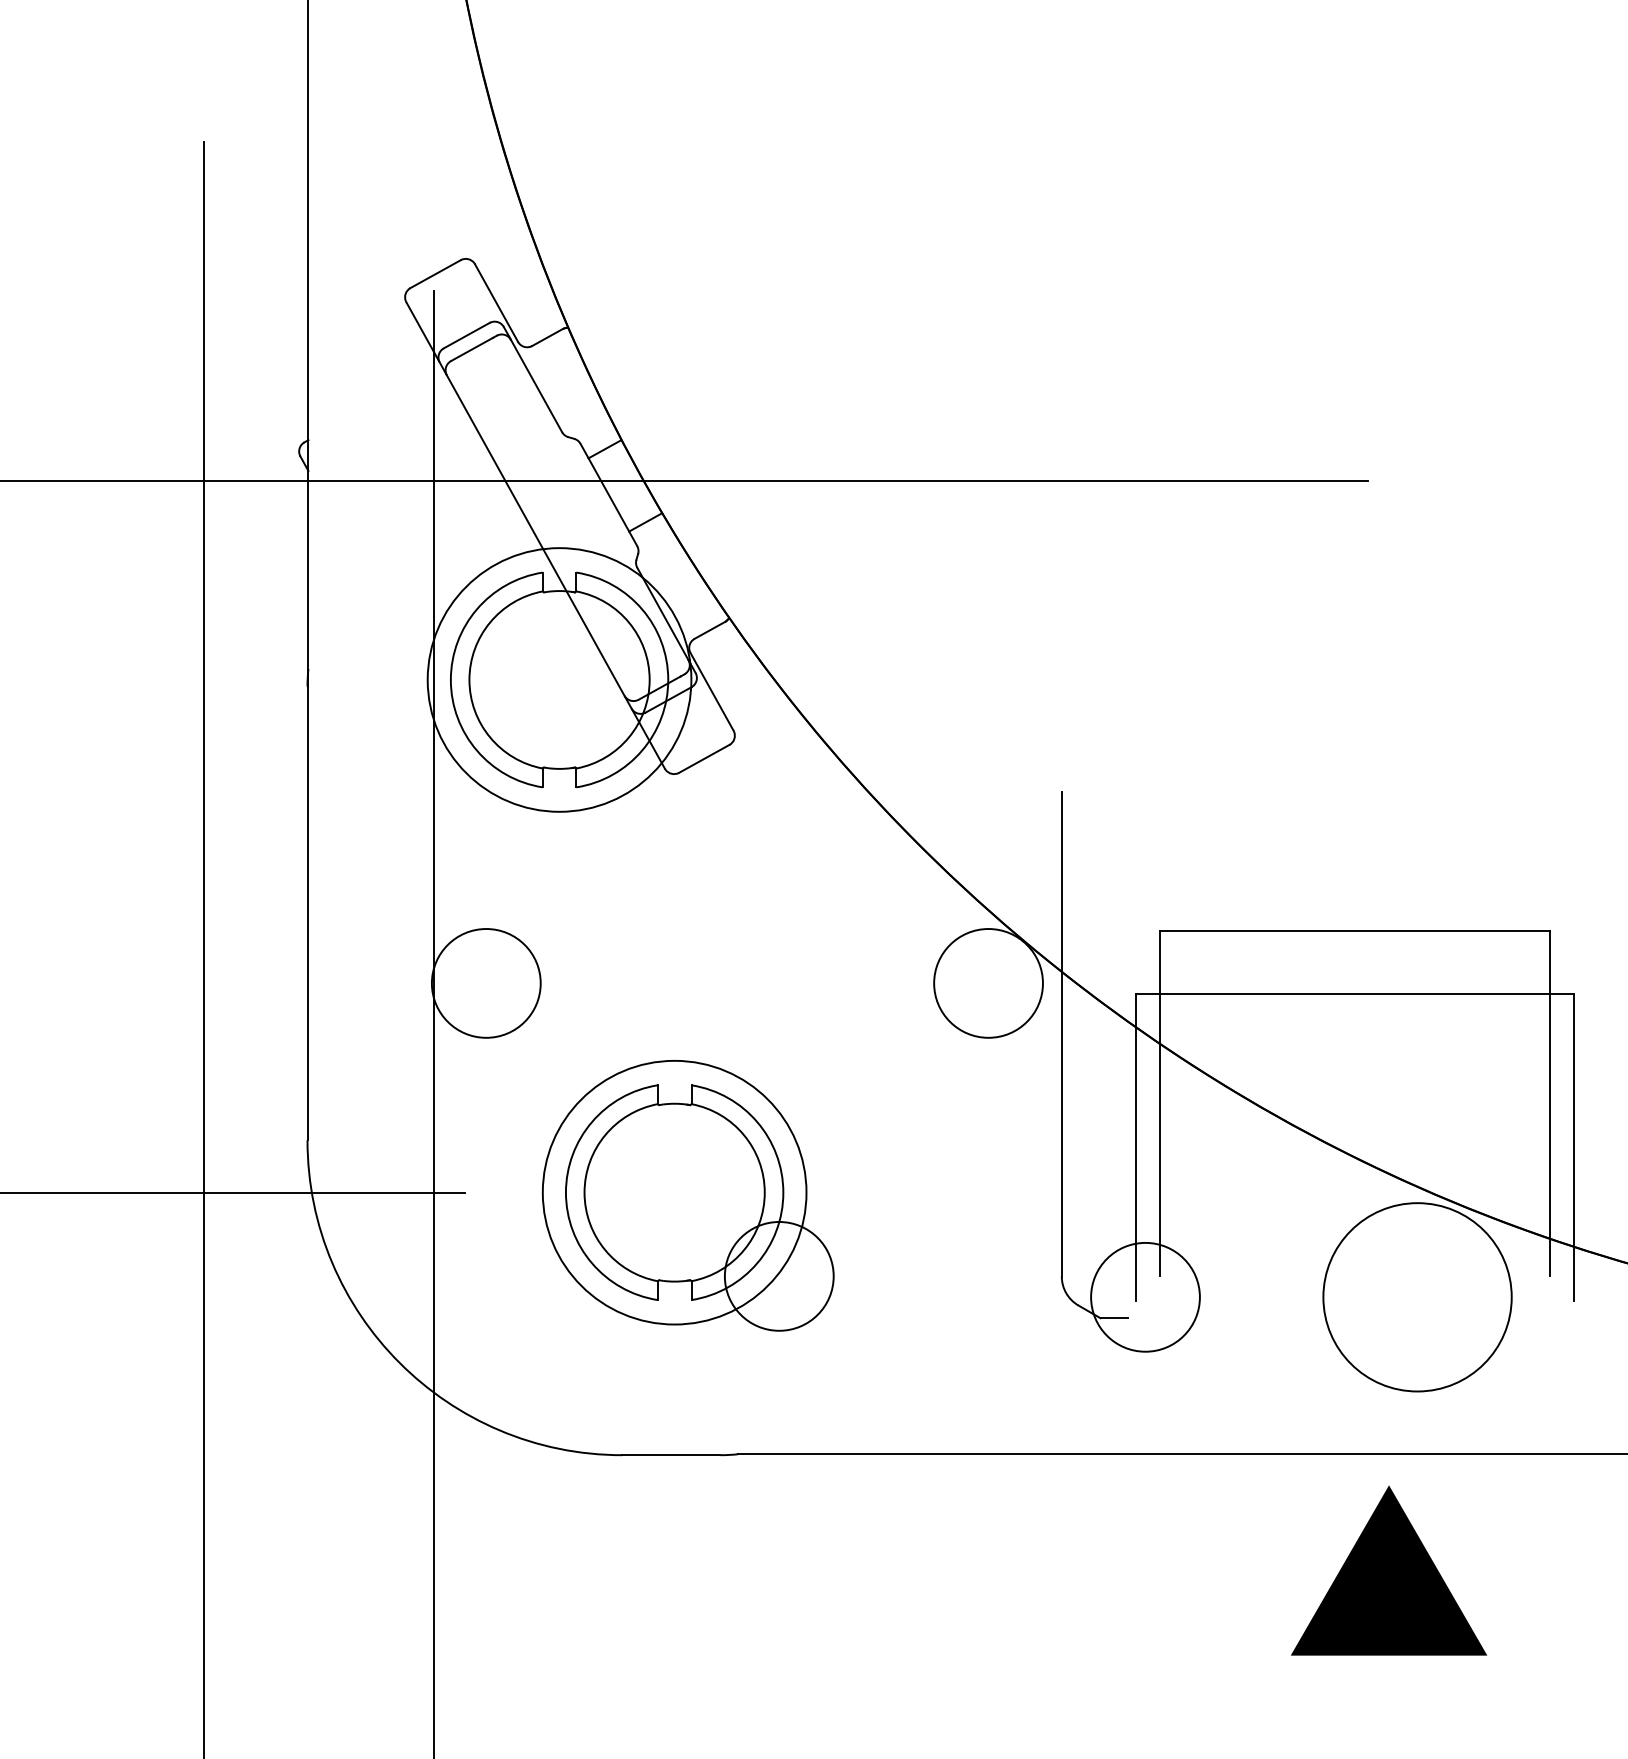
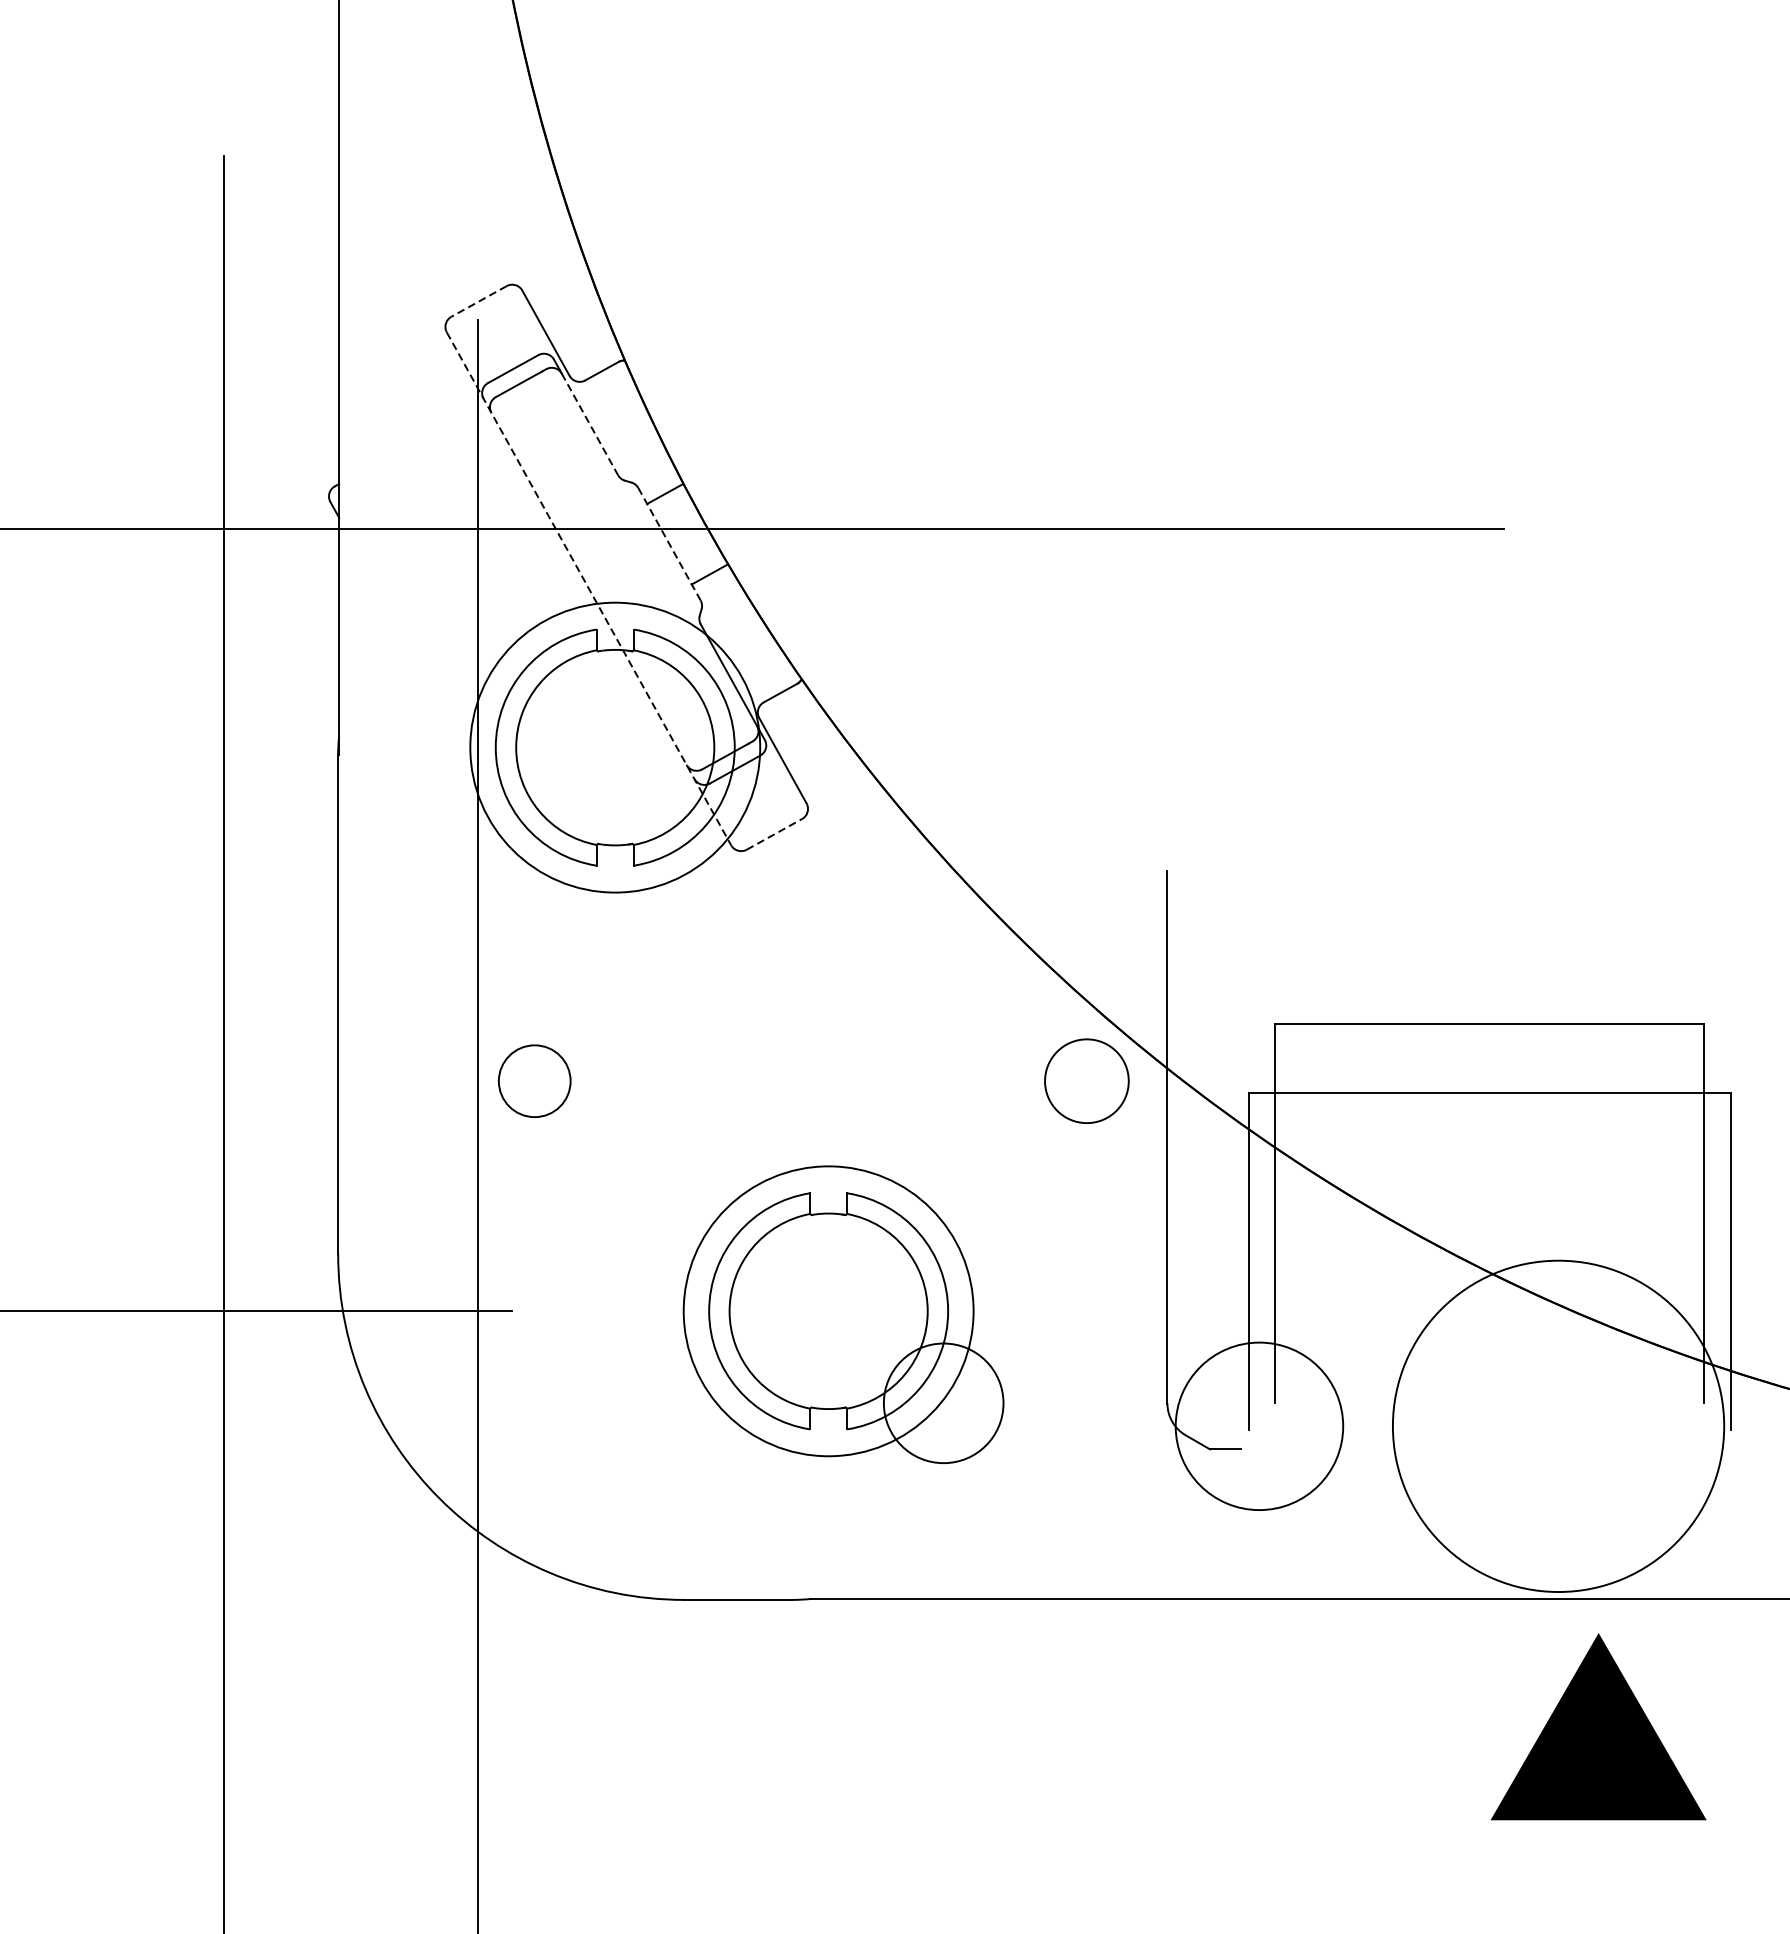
line: (435, 274) -> (478, 301), solid -> dashed
line: (536, 386) -> (589, 424), solid -> dashed
line: (609, 495) -> (670, 544), solid -> dashed
line: (535, 535) -> (588, 588), solid -> dashed
line: (704, 758) -> (774, 833), solid -> dashed
circle: (485, 983) -> (533, 1081), size x0.6
circle: (988, 983) -> (1086, 1081), size x0.7
part: (687, 1195) -> (842, 1314), moved
circle: (1145, 1296) -> (1259, 1425), size x1.4
circle: (1417, 1297) -> (1558, 1426), size x1.6
text: (1389, 1570) -> (1599, 1726), moved

